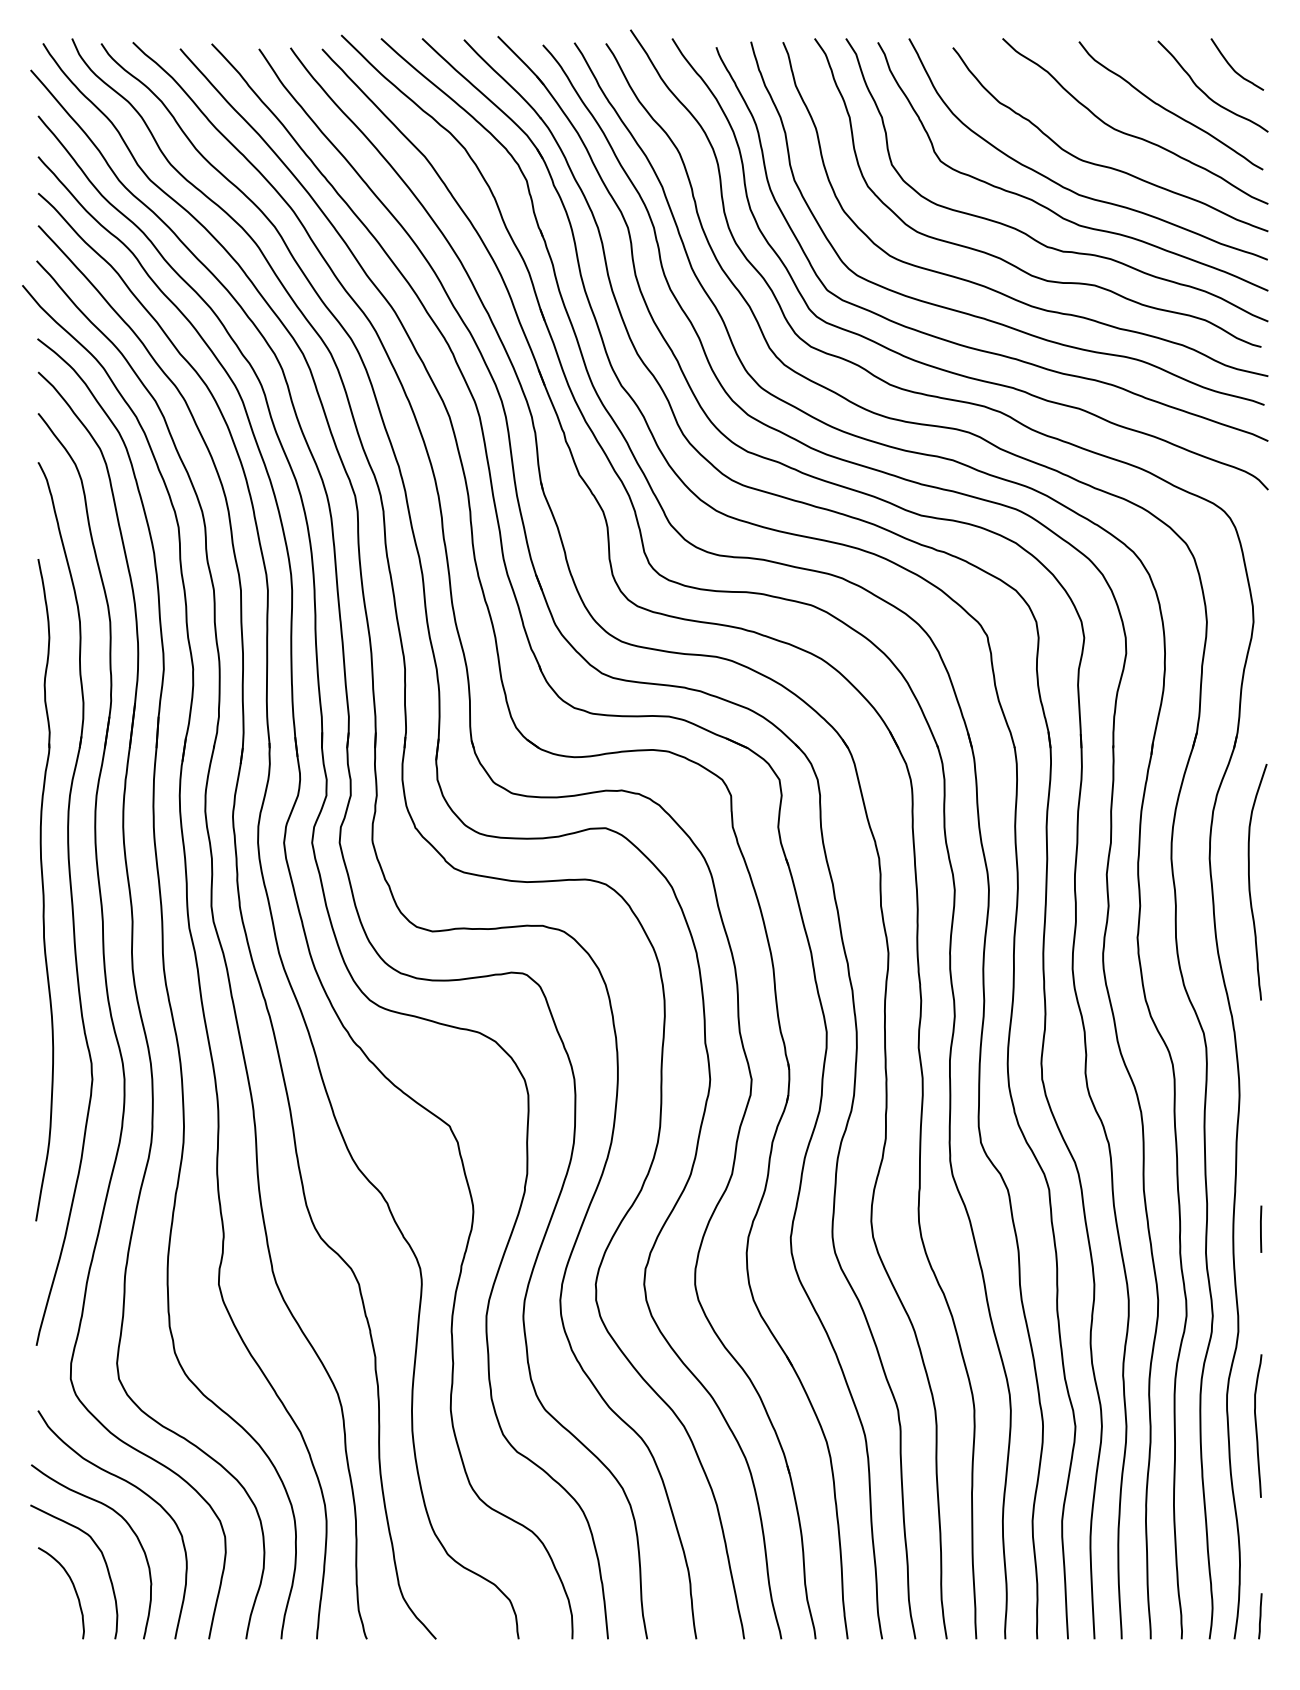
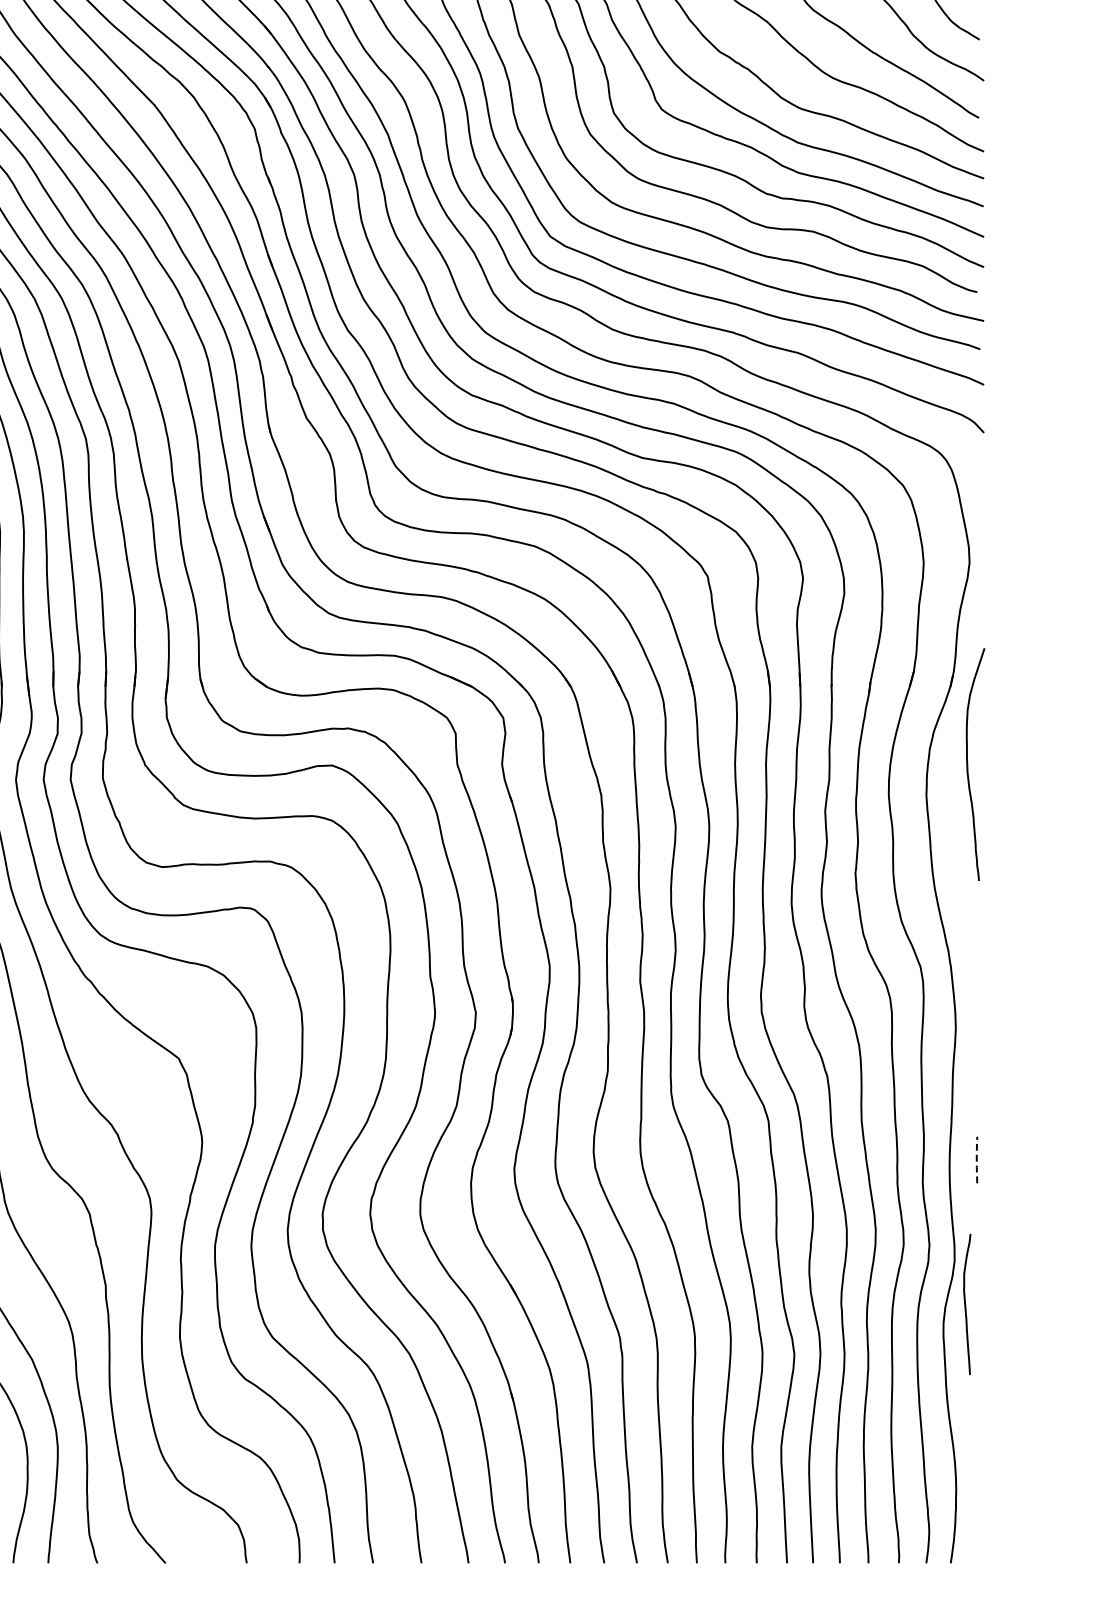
curve: (1250, 881) -> (968, 763), moved
line: (1260, 1229) -> (976, 1160), solid -> dashed
curve: (1256, 1425) -> (965, 1303), moved
line: (1260, 1616) -> (976, 1540), removed

